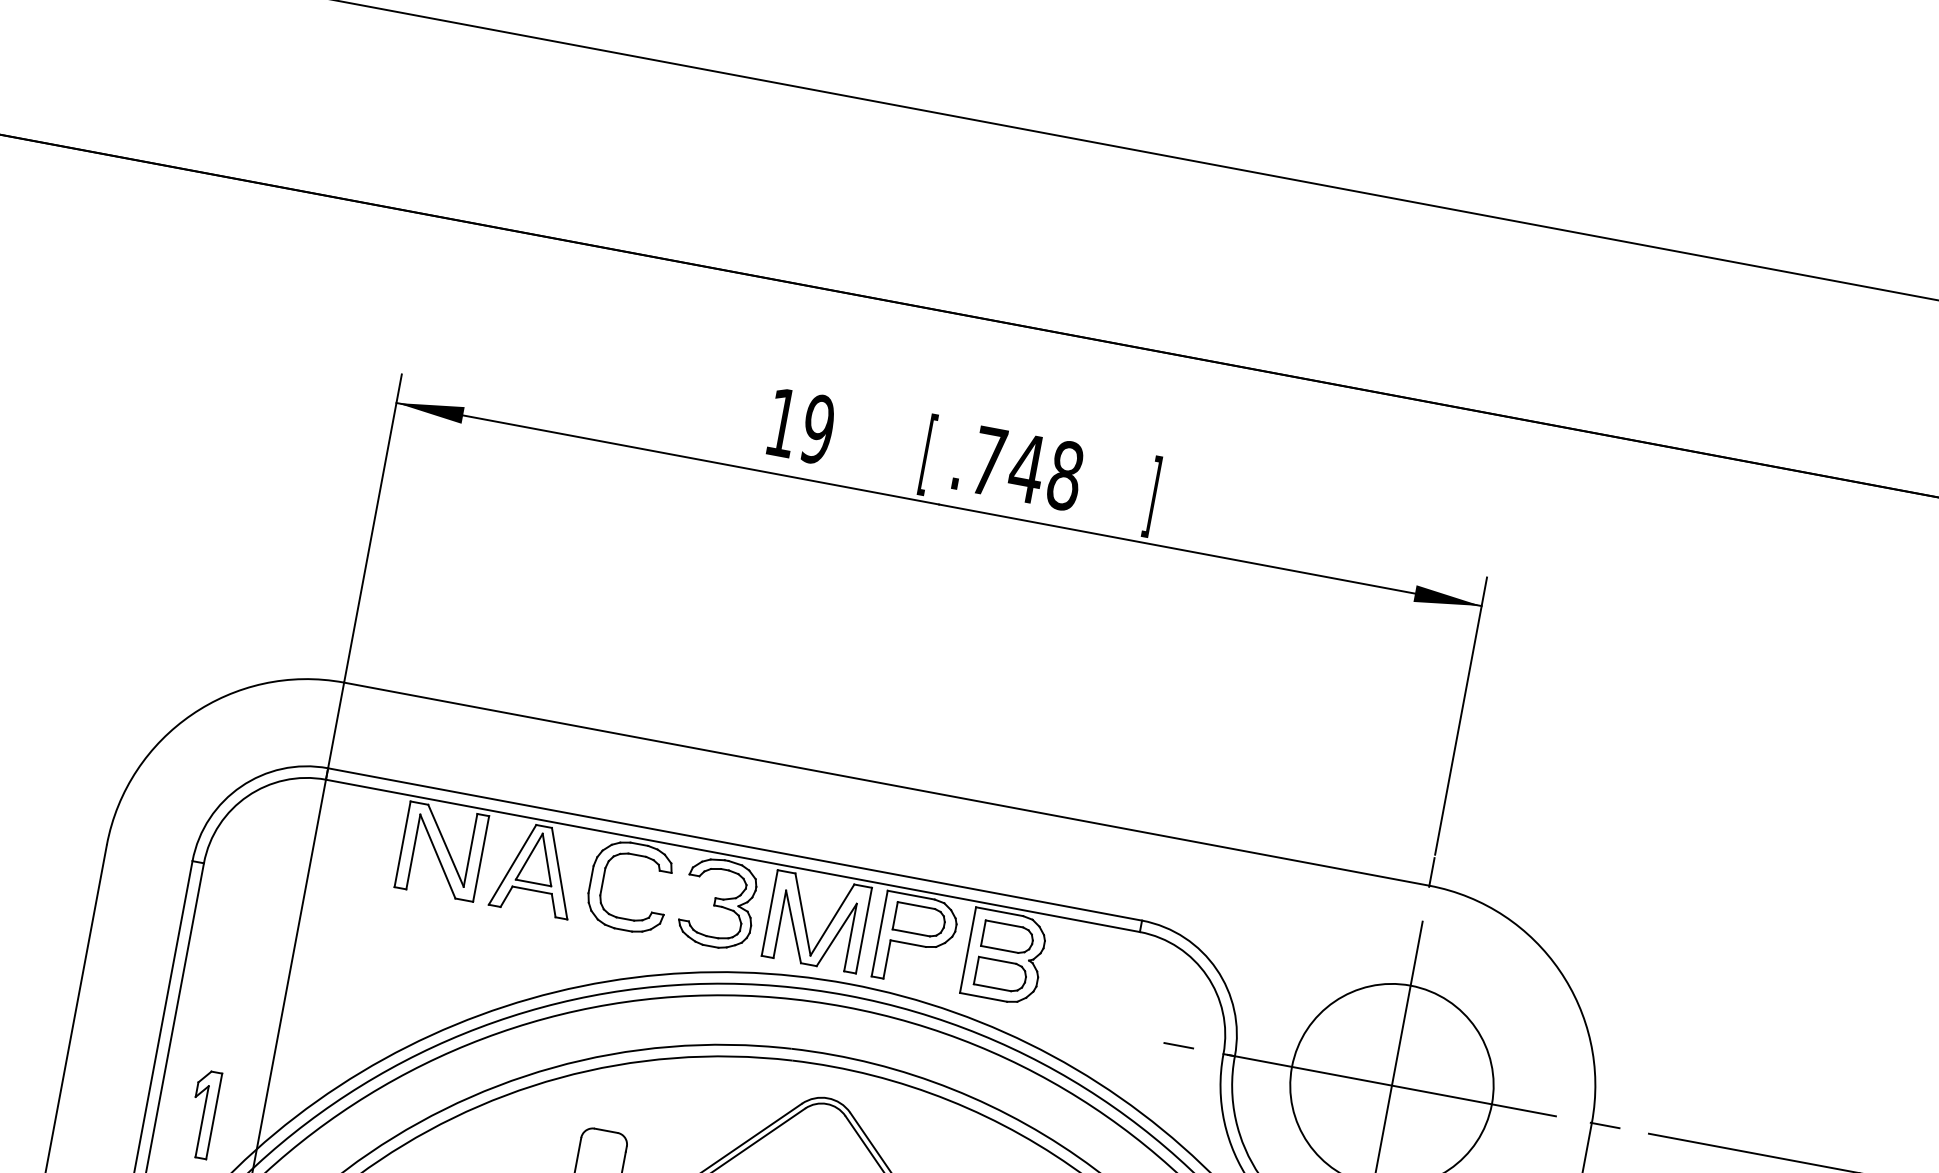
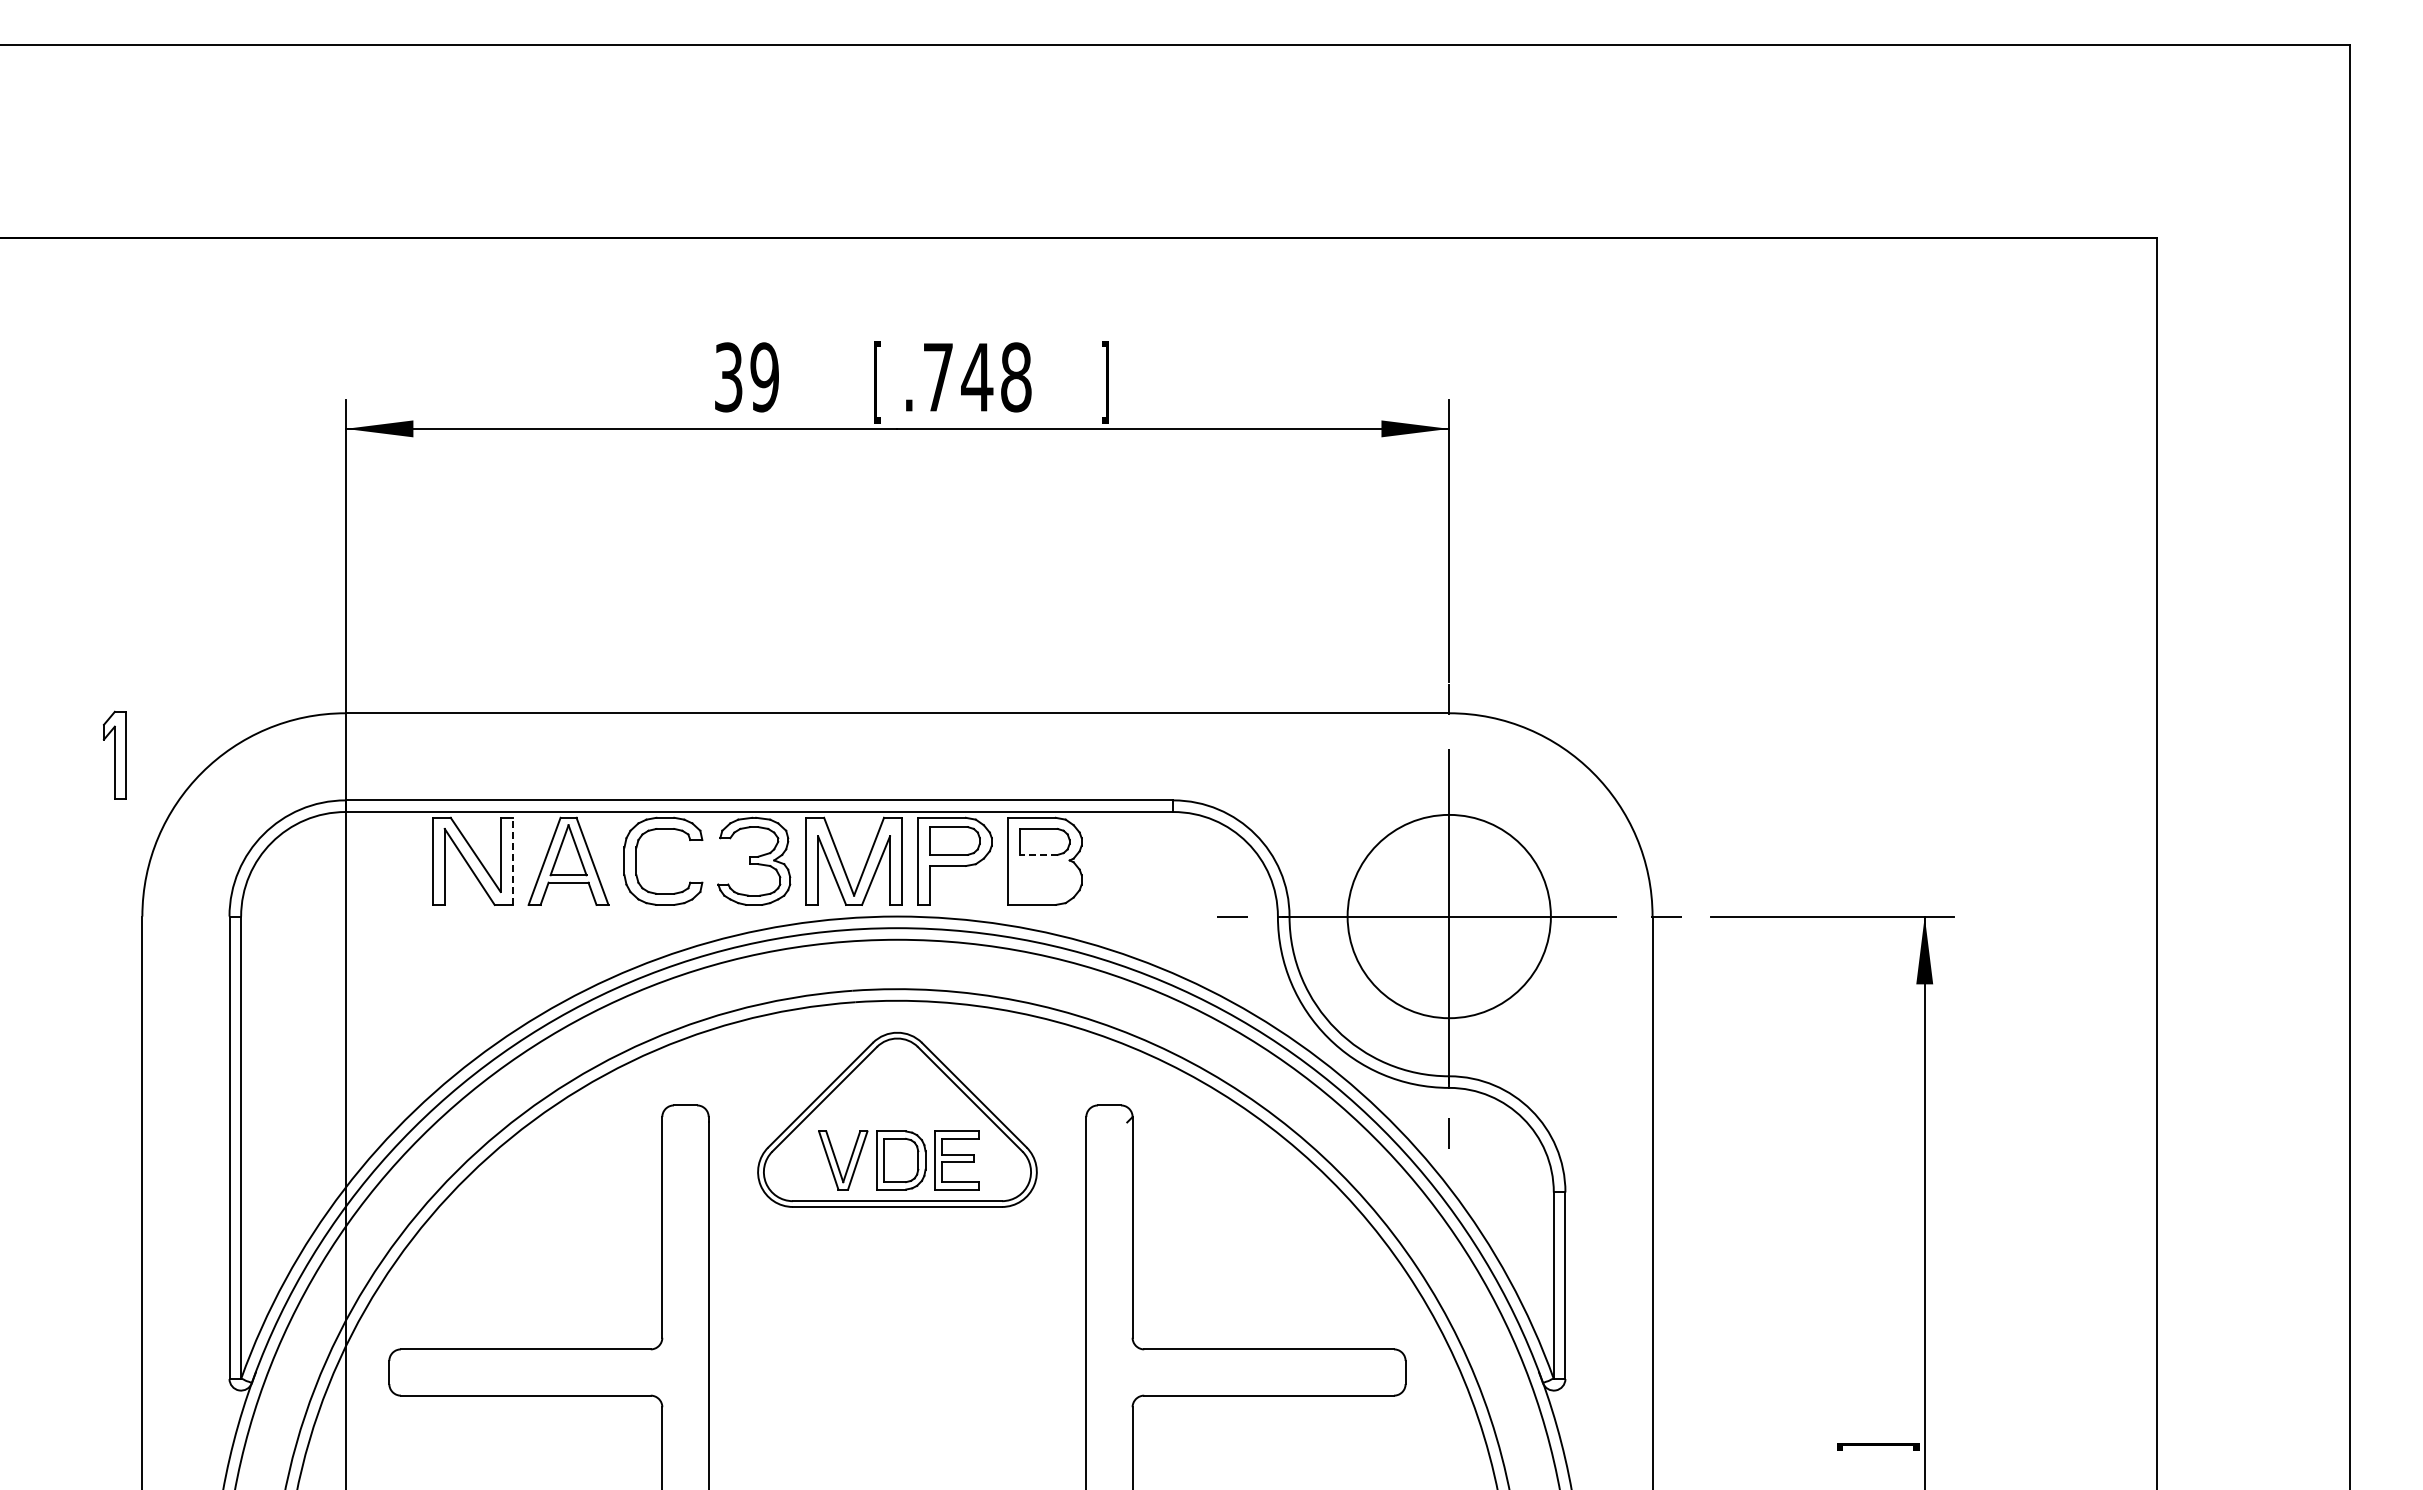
text: (782, 422) -> (728, 377), 19 -> 39
line: (480, 859) -> (512, 861), solid -> dashed
line: (999, 948) -> (1038, 854), solid -> dashed
part: (1000, 974) -> (1044, 879), removed
part: (203, 1113) -> (114, 754), moved

